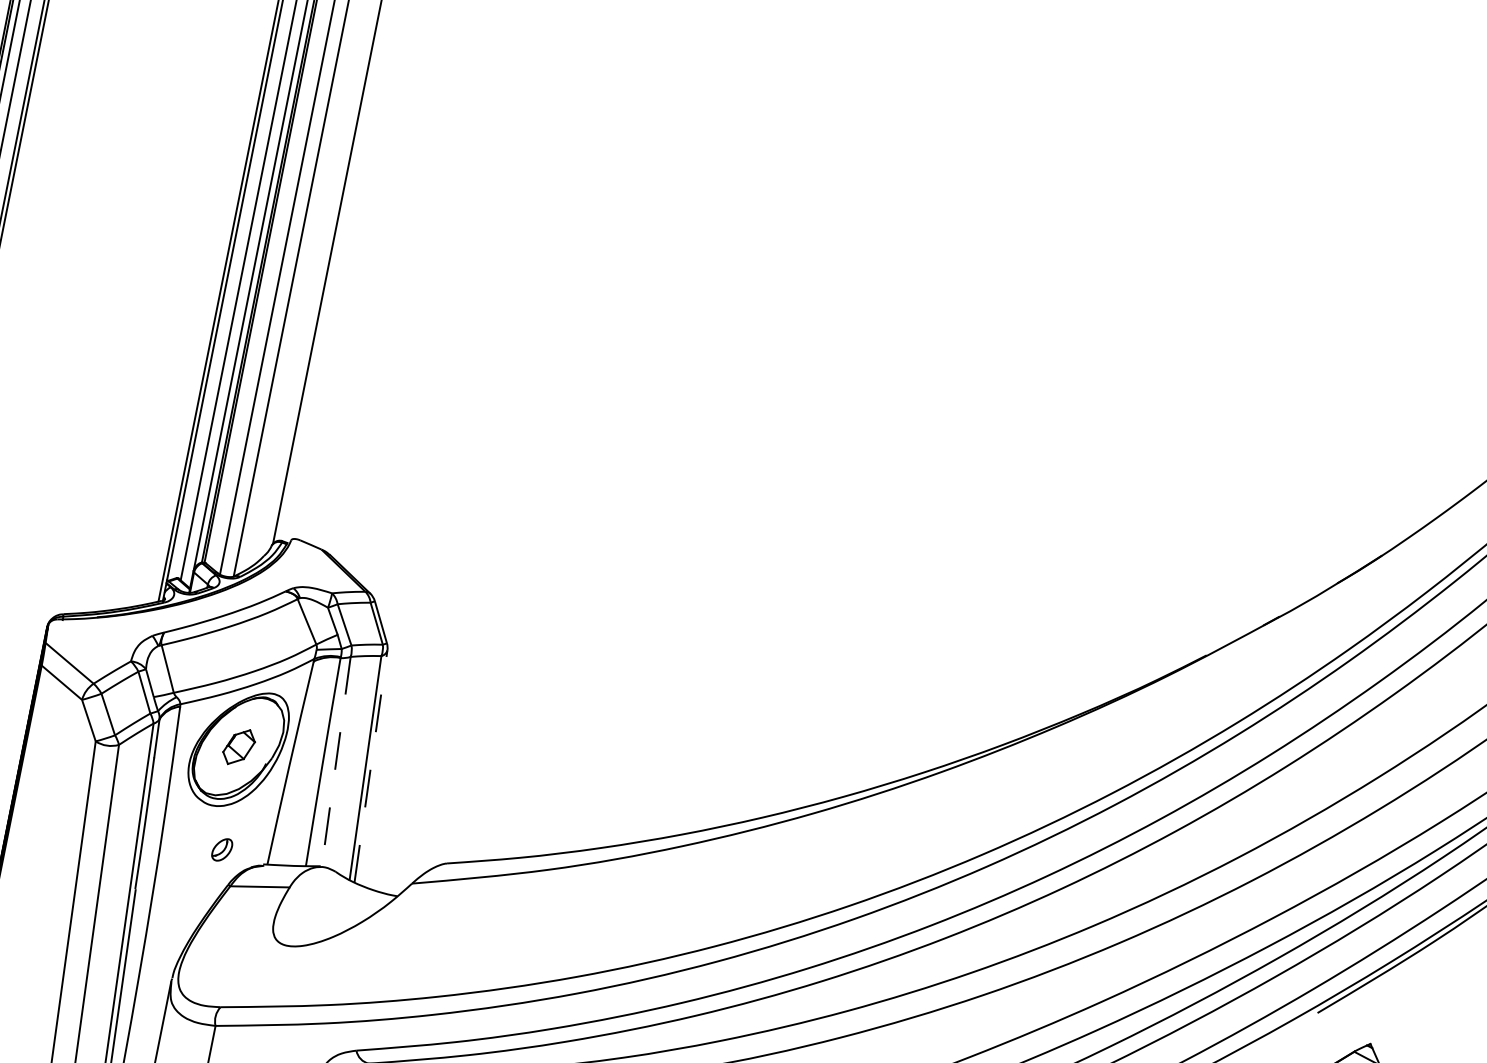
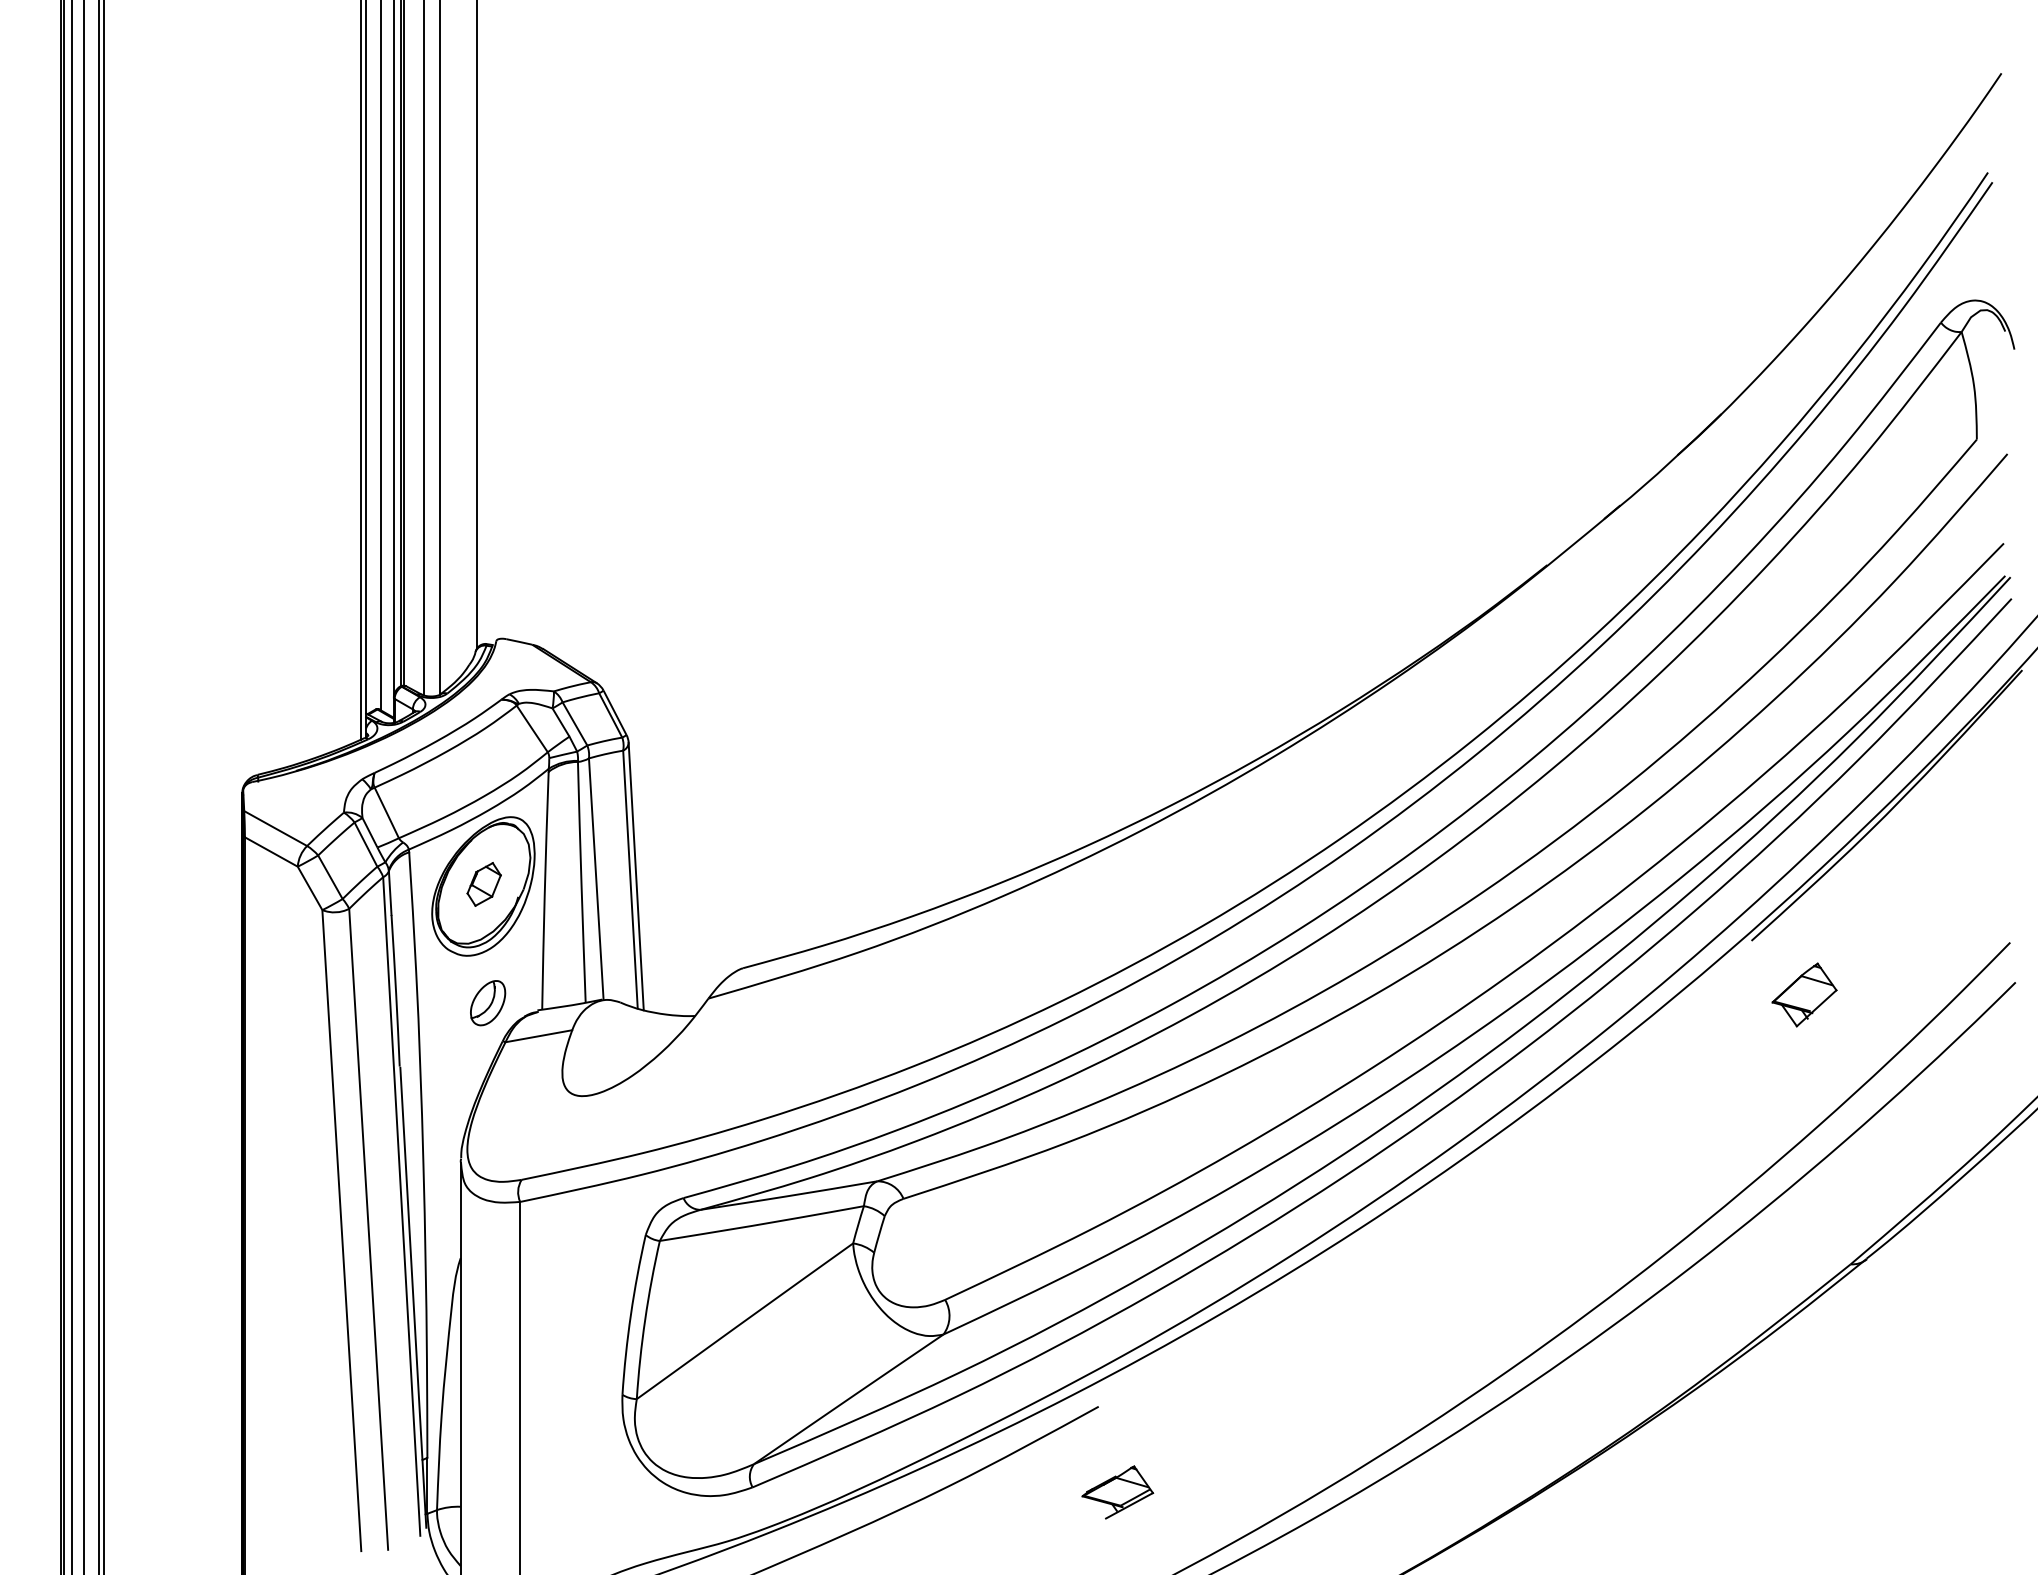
line: (336, 762) -> (596, 879), dashed -> solid
line: (371, 766) -> (636, 876), dashed -> solid
part: (222, 850) -> (488, 1003), size x1.67

